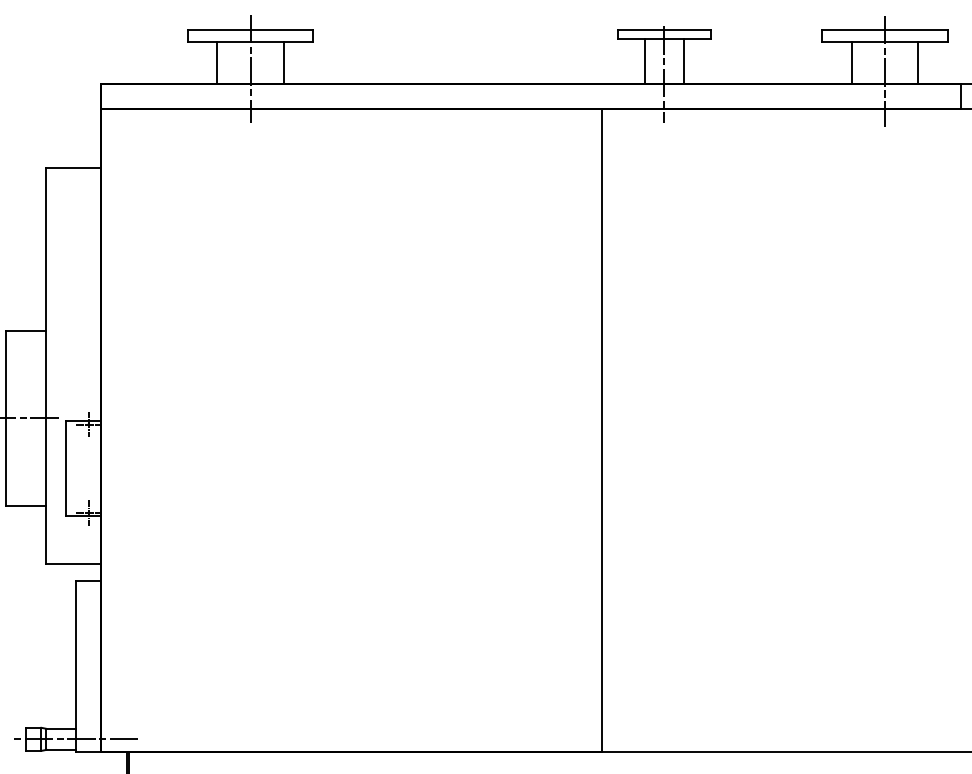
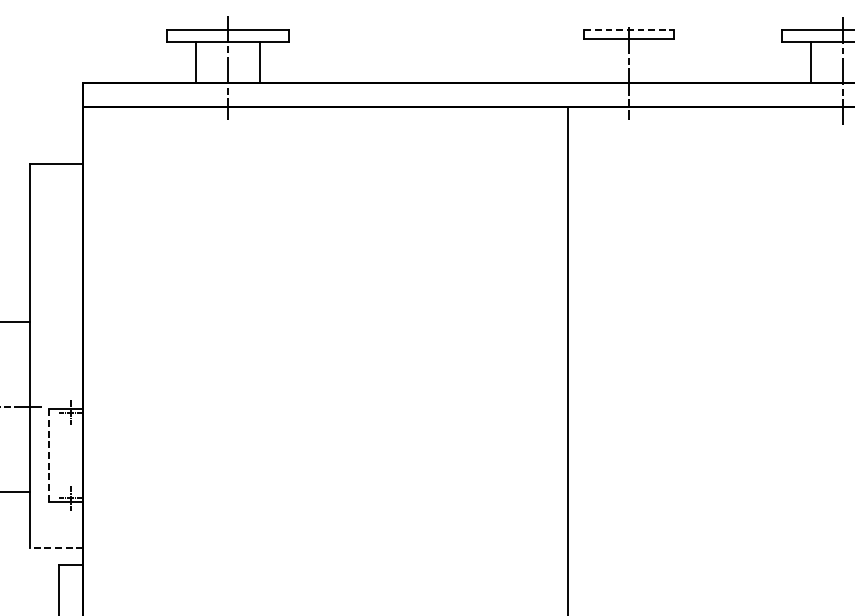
line: (664, 29) -> (629, 29), solid -> dashed
line: (645, 61) -> (610, 60), removed
line: (683, 61) -> (647, 60), removed
line: (66, 468) -> (49, 455), solid -> dashed
line: (73, 563) -> (56, 547), solid -> dashed

